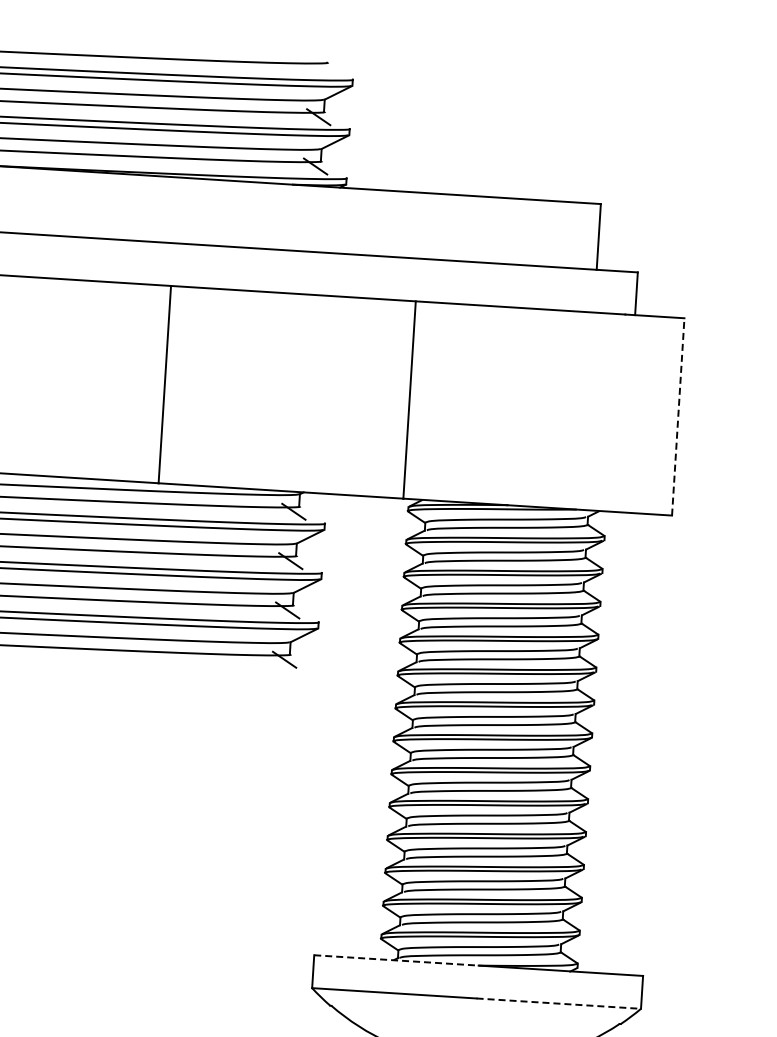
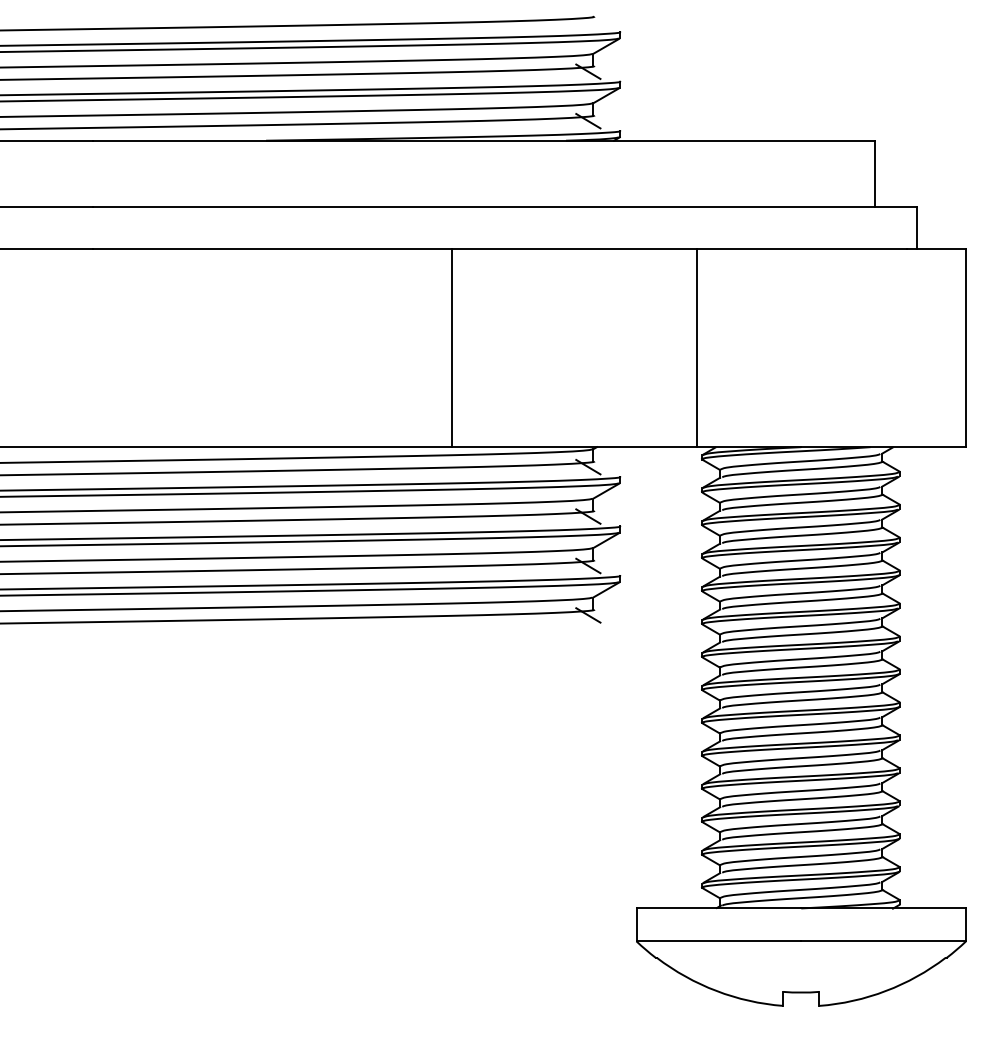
line: (678, 417) -> (966, 348), dashed -> solid
line: (397, 960) -> (719, 908), dashed -> solid
line: (559, 1003) -> (884, 941), dashed -> solid

